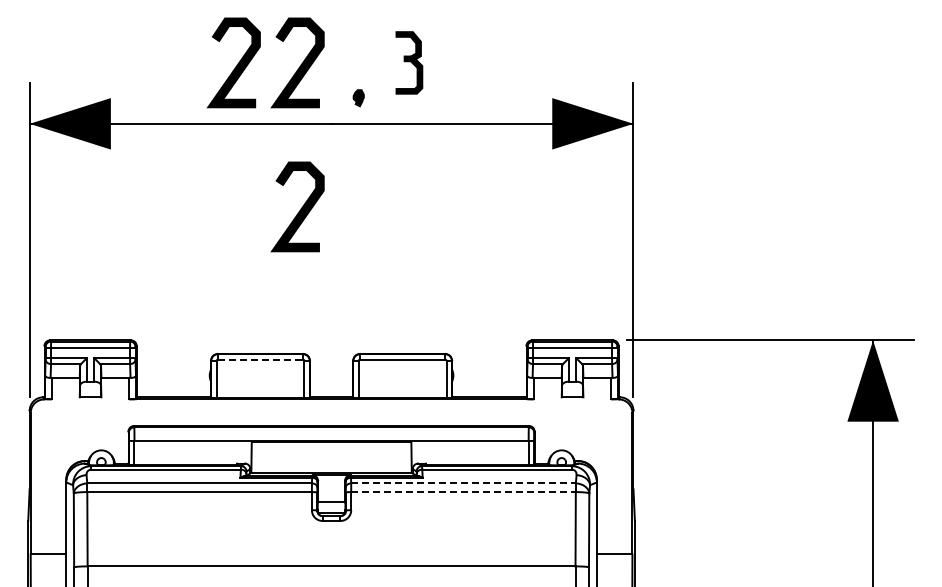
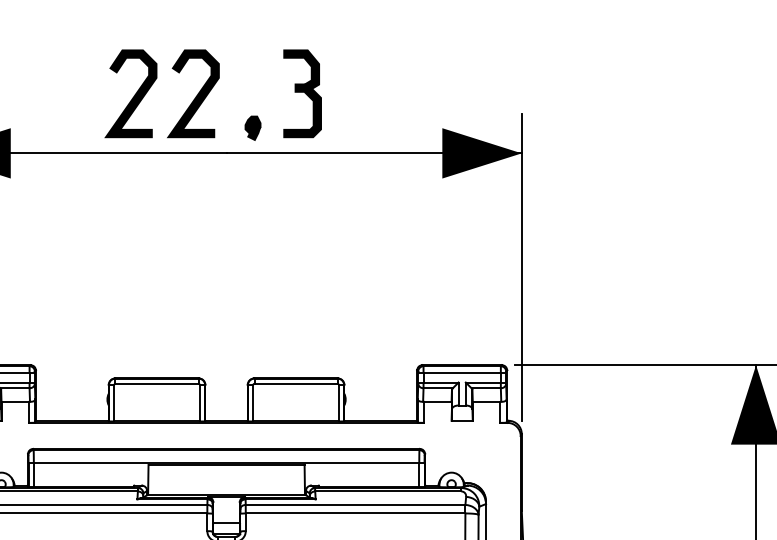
part: (409, 62) -> (302, 93), size x1.43
part: (358, 98) -> (252, 128), size x1.43
curve: (300, 208) -> (196, 236), removed
line: (260, 359) -> (157, 383), dashed -> solid
line: (464, 483) -> (356, 505), dashed -> solid
line: (464, 492) -> (356, 513), dashed -> solid

